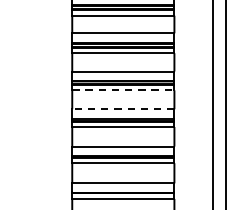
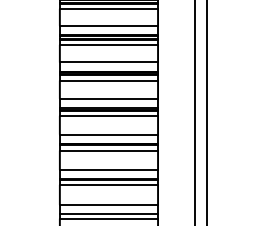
line: (123, 90) -> (109, 80), dashed -> solid
line: (122, 108) -> (108, 98), dashed -> solid

